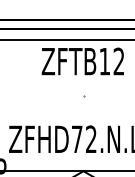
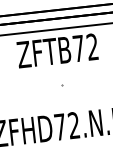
text: (104, 61) -> (78, 48), ZFTB12 -> ZFTB72

